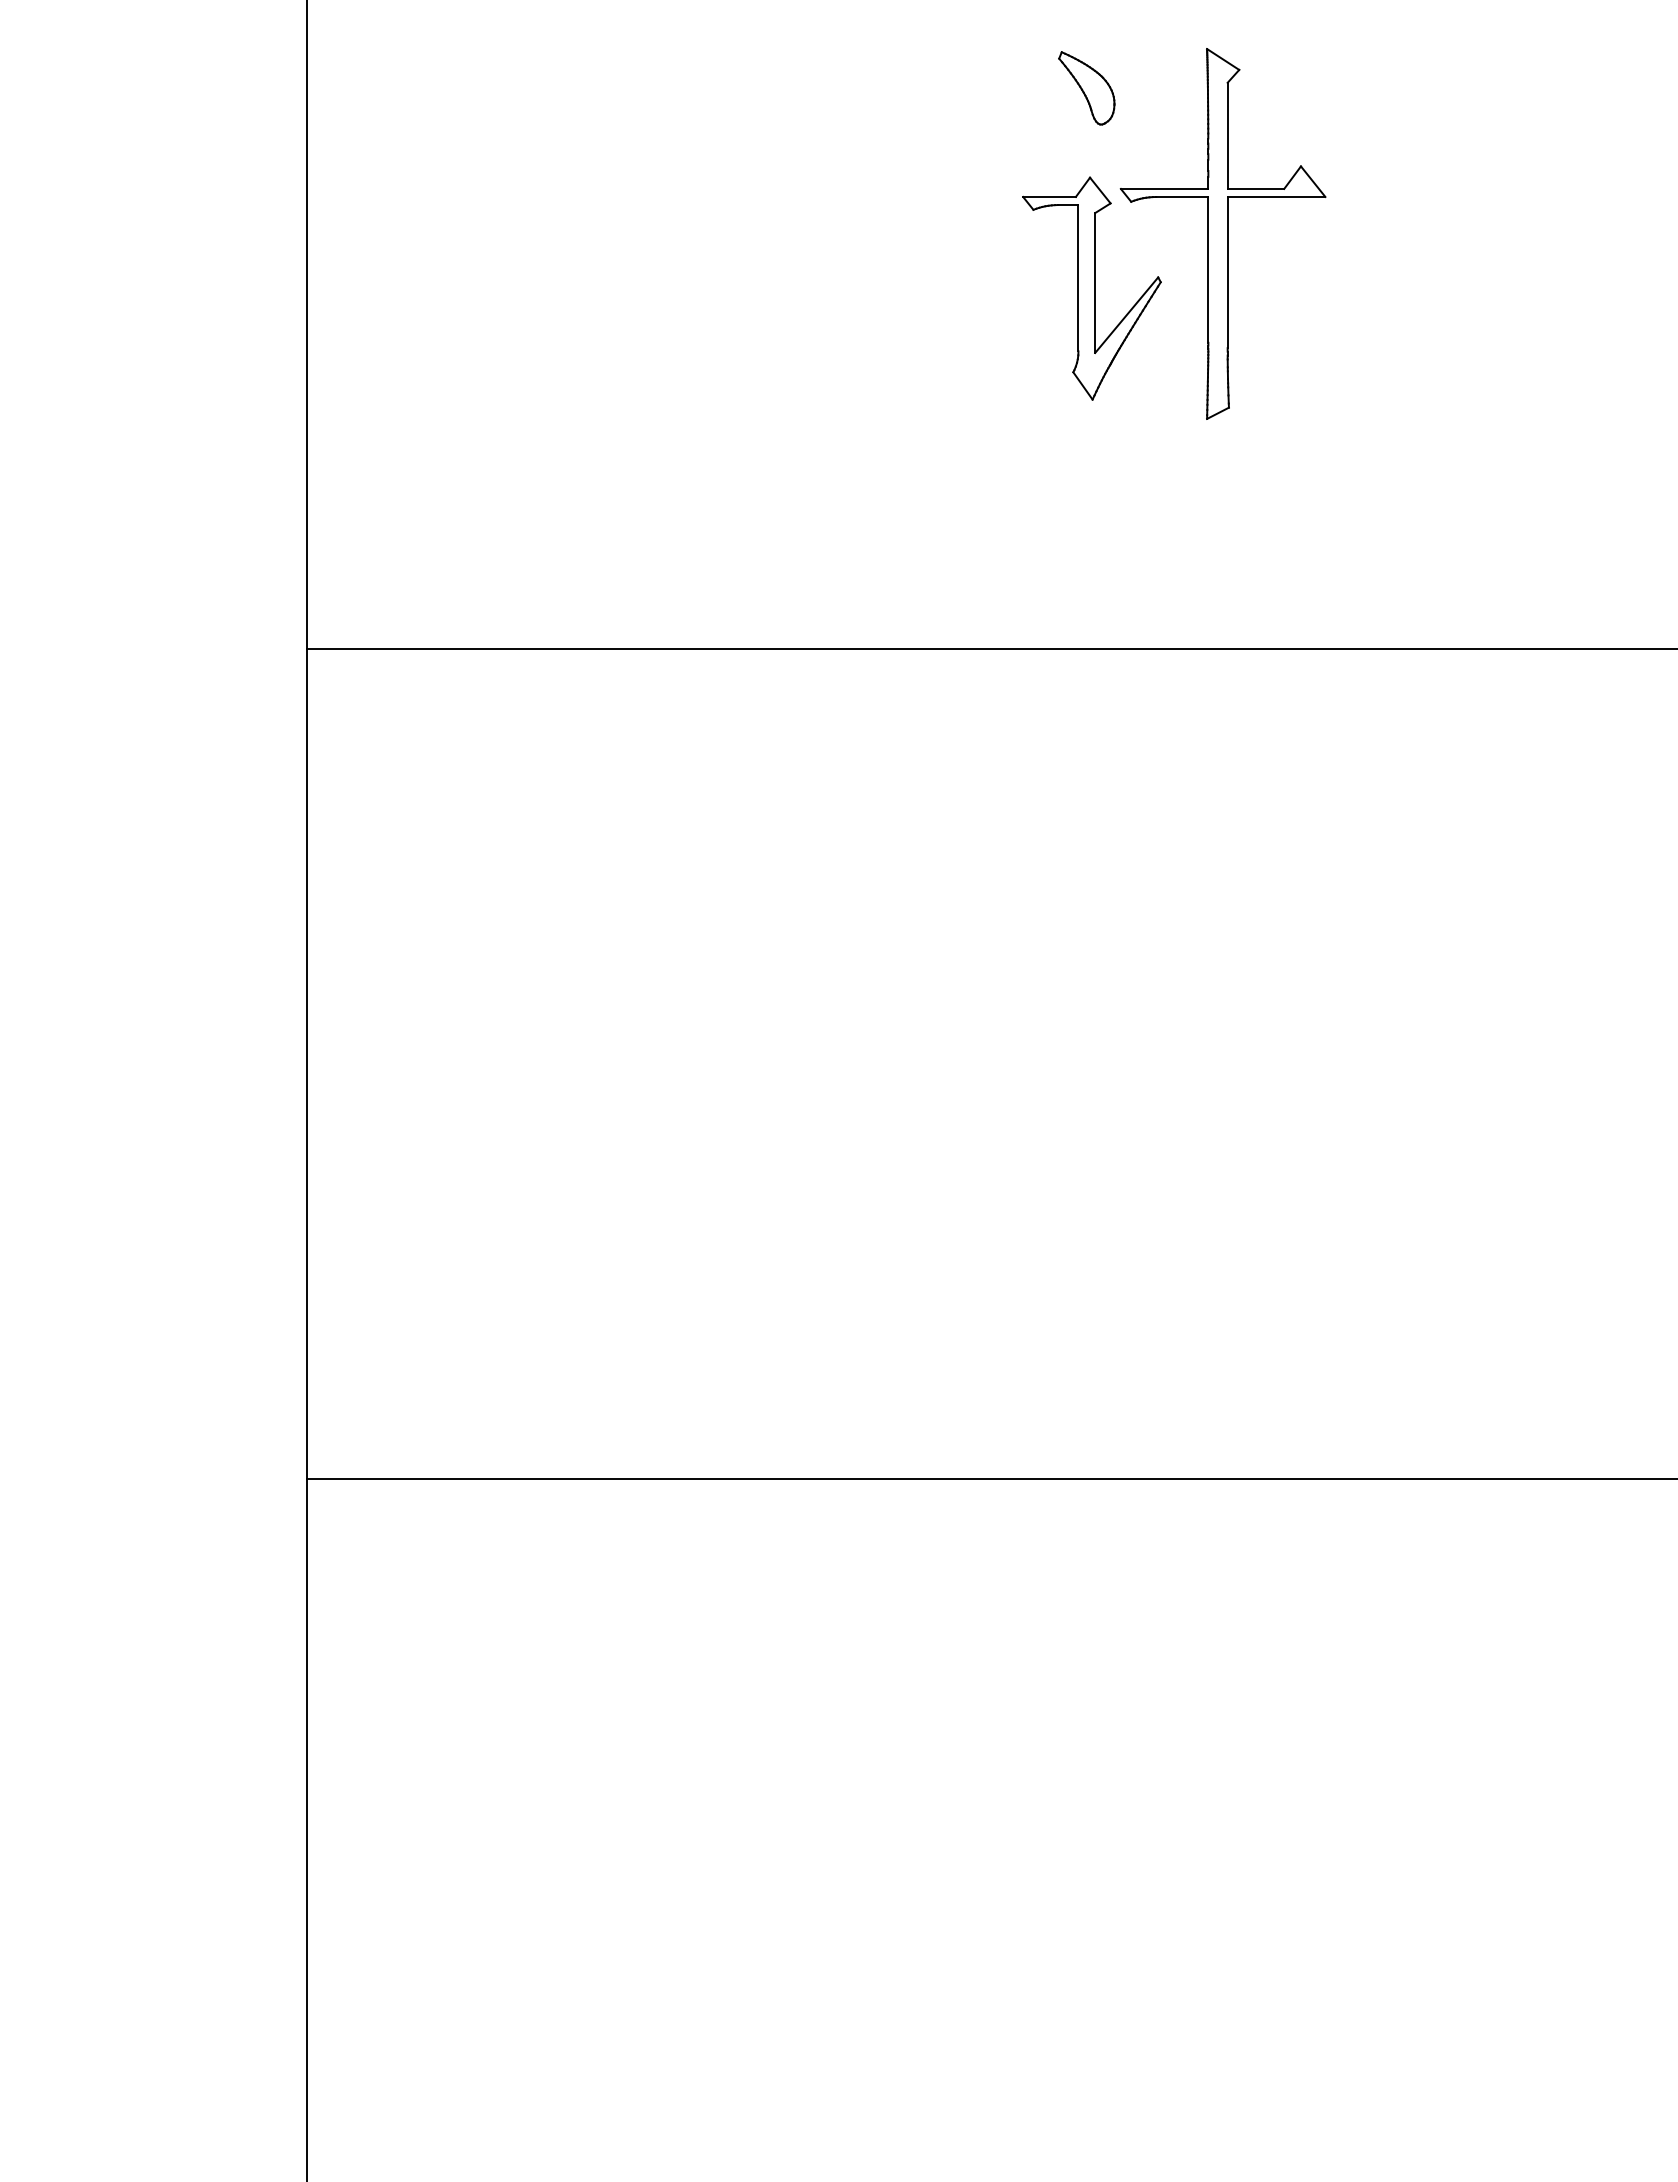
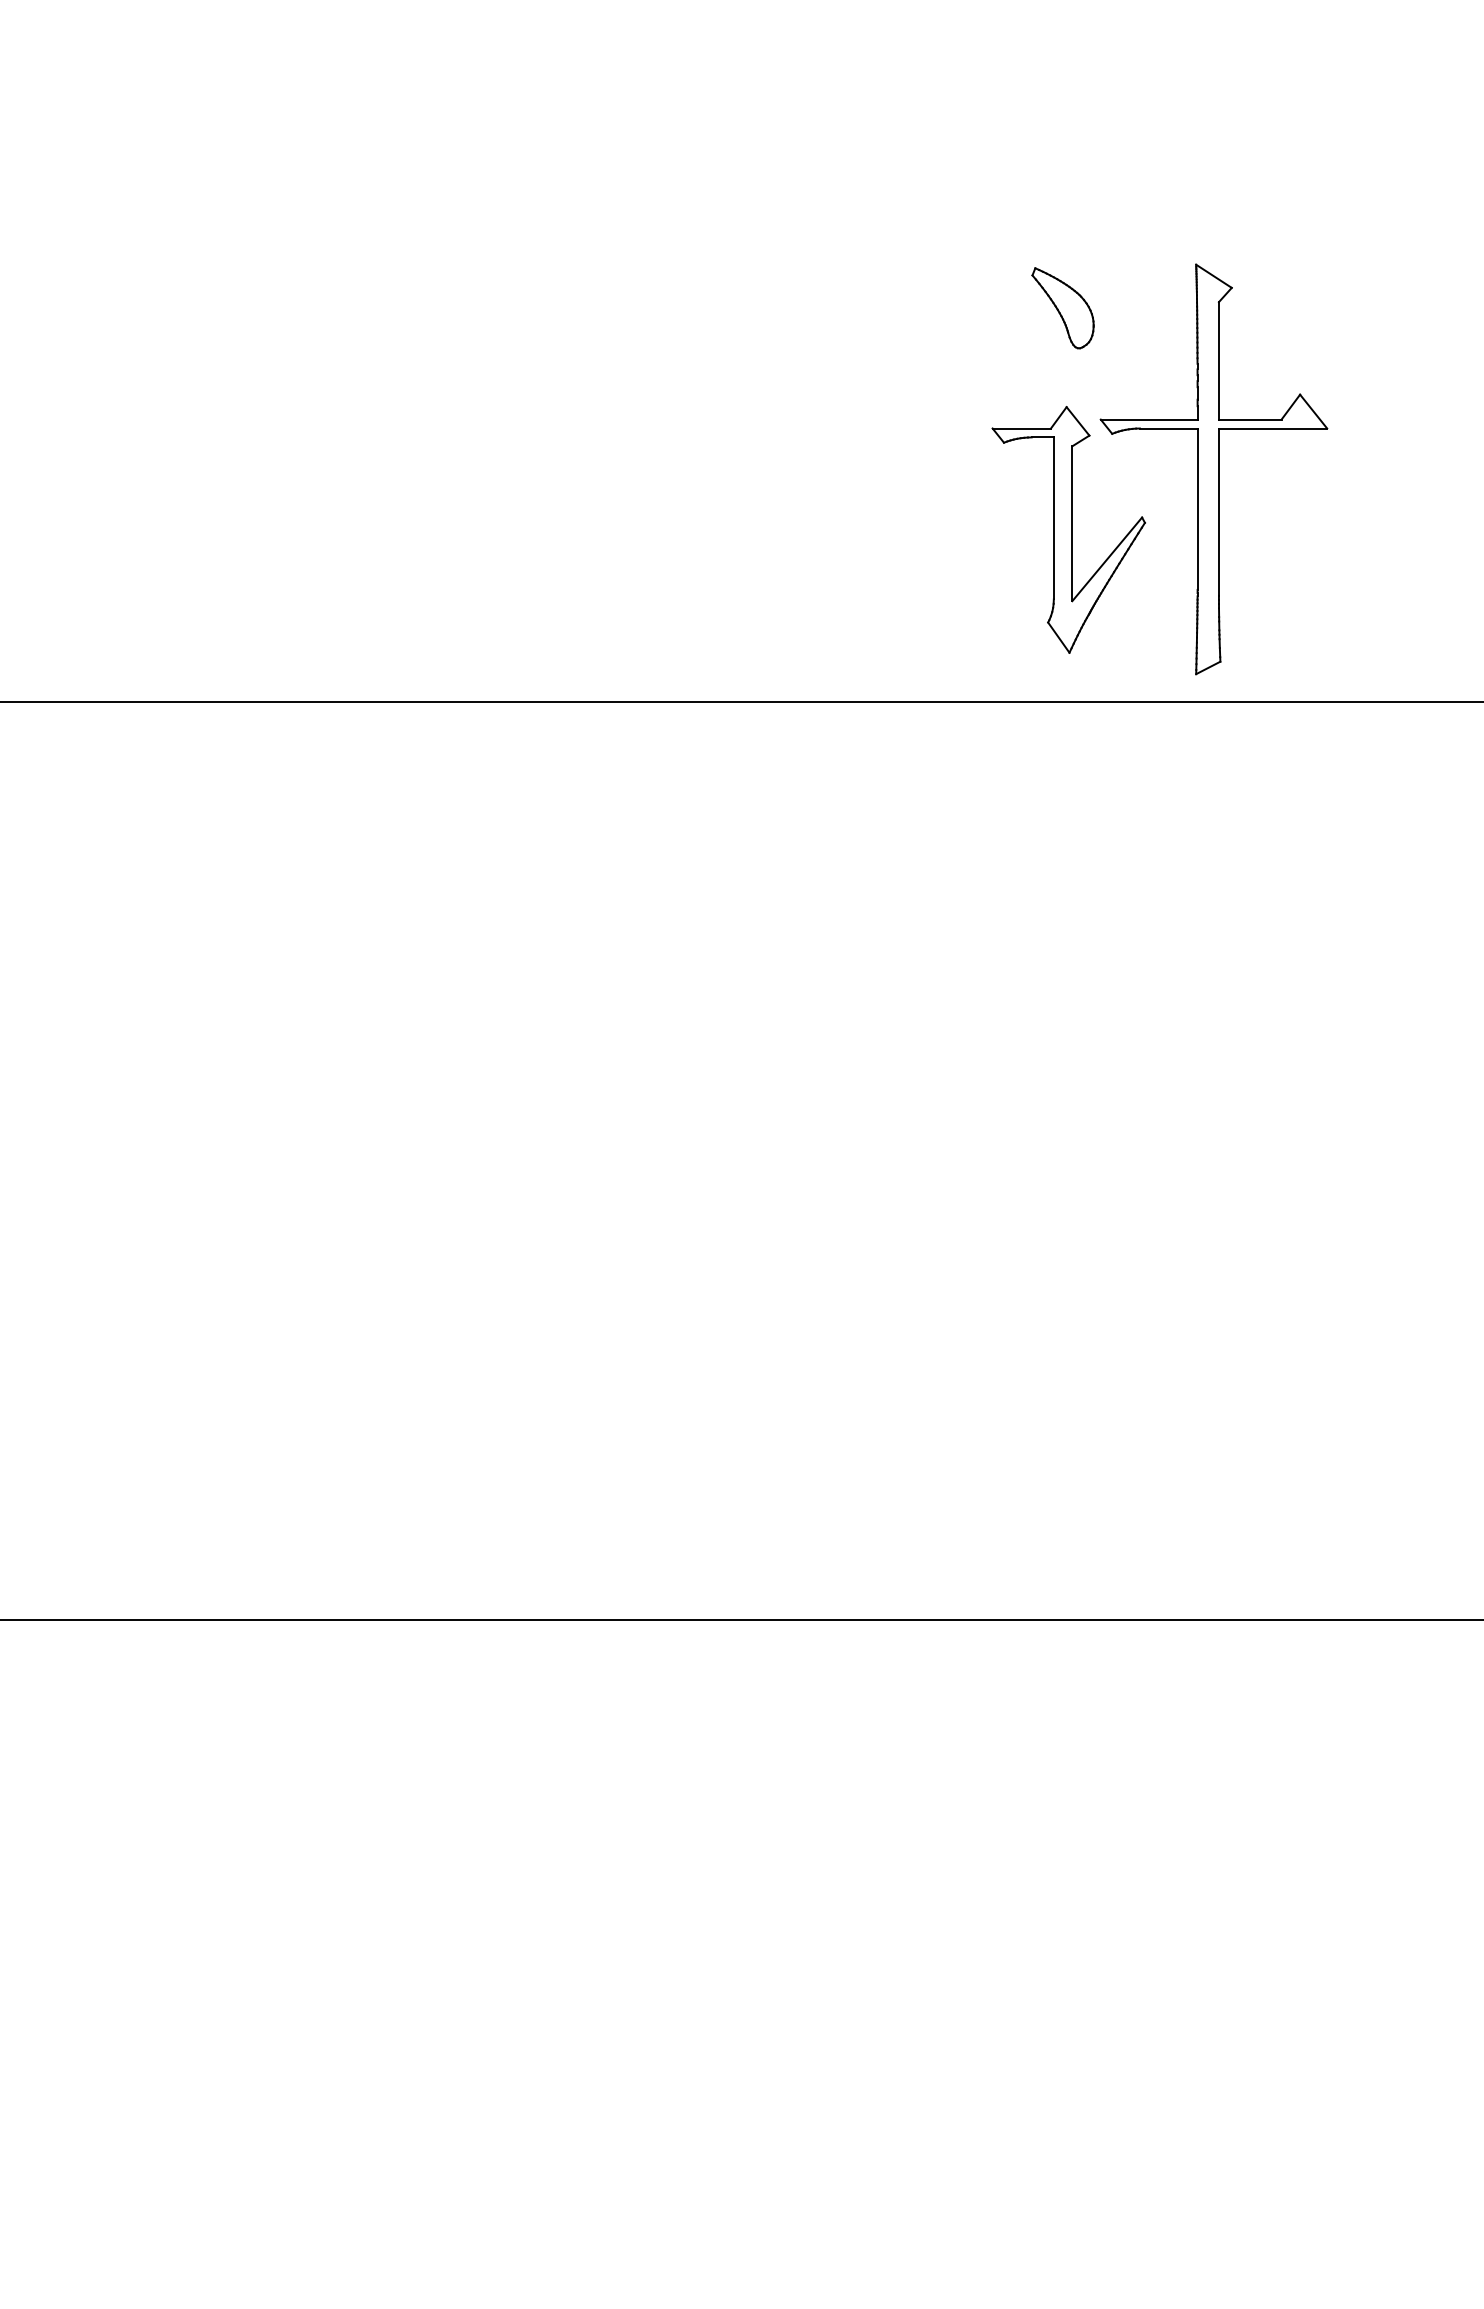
part: (1207, 233) -> (1196, 468), moved

